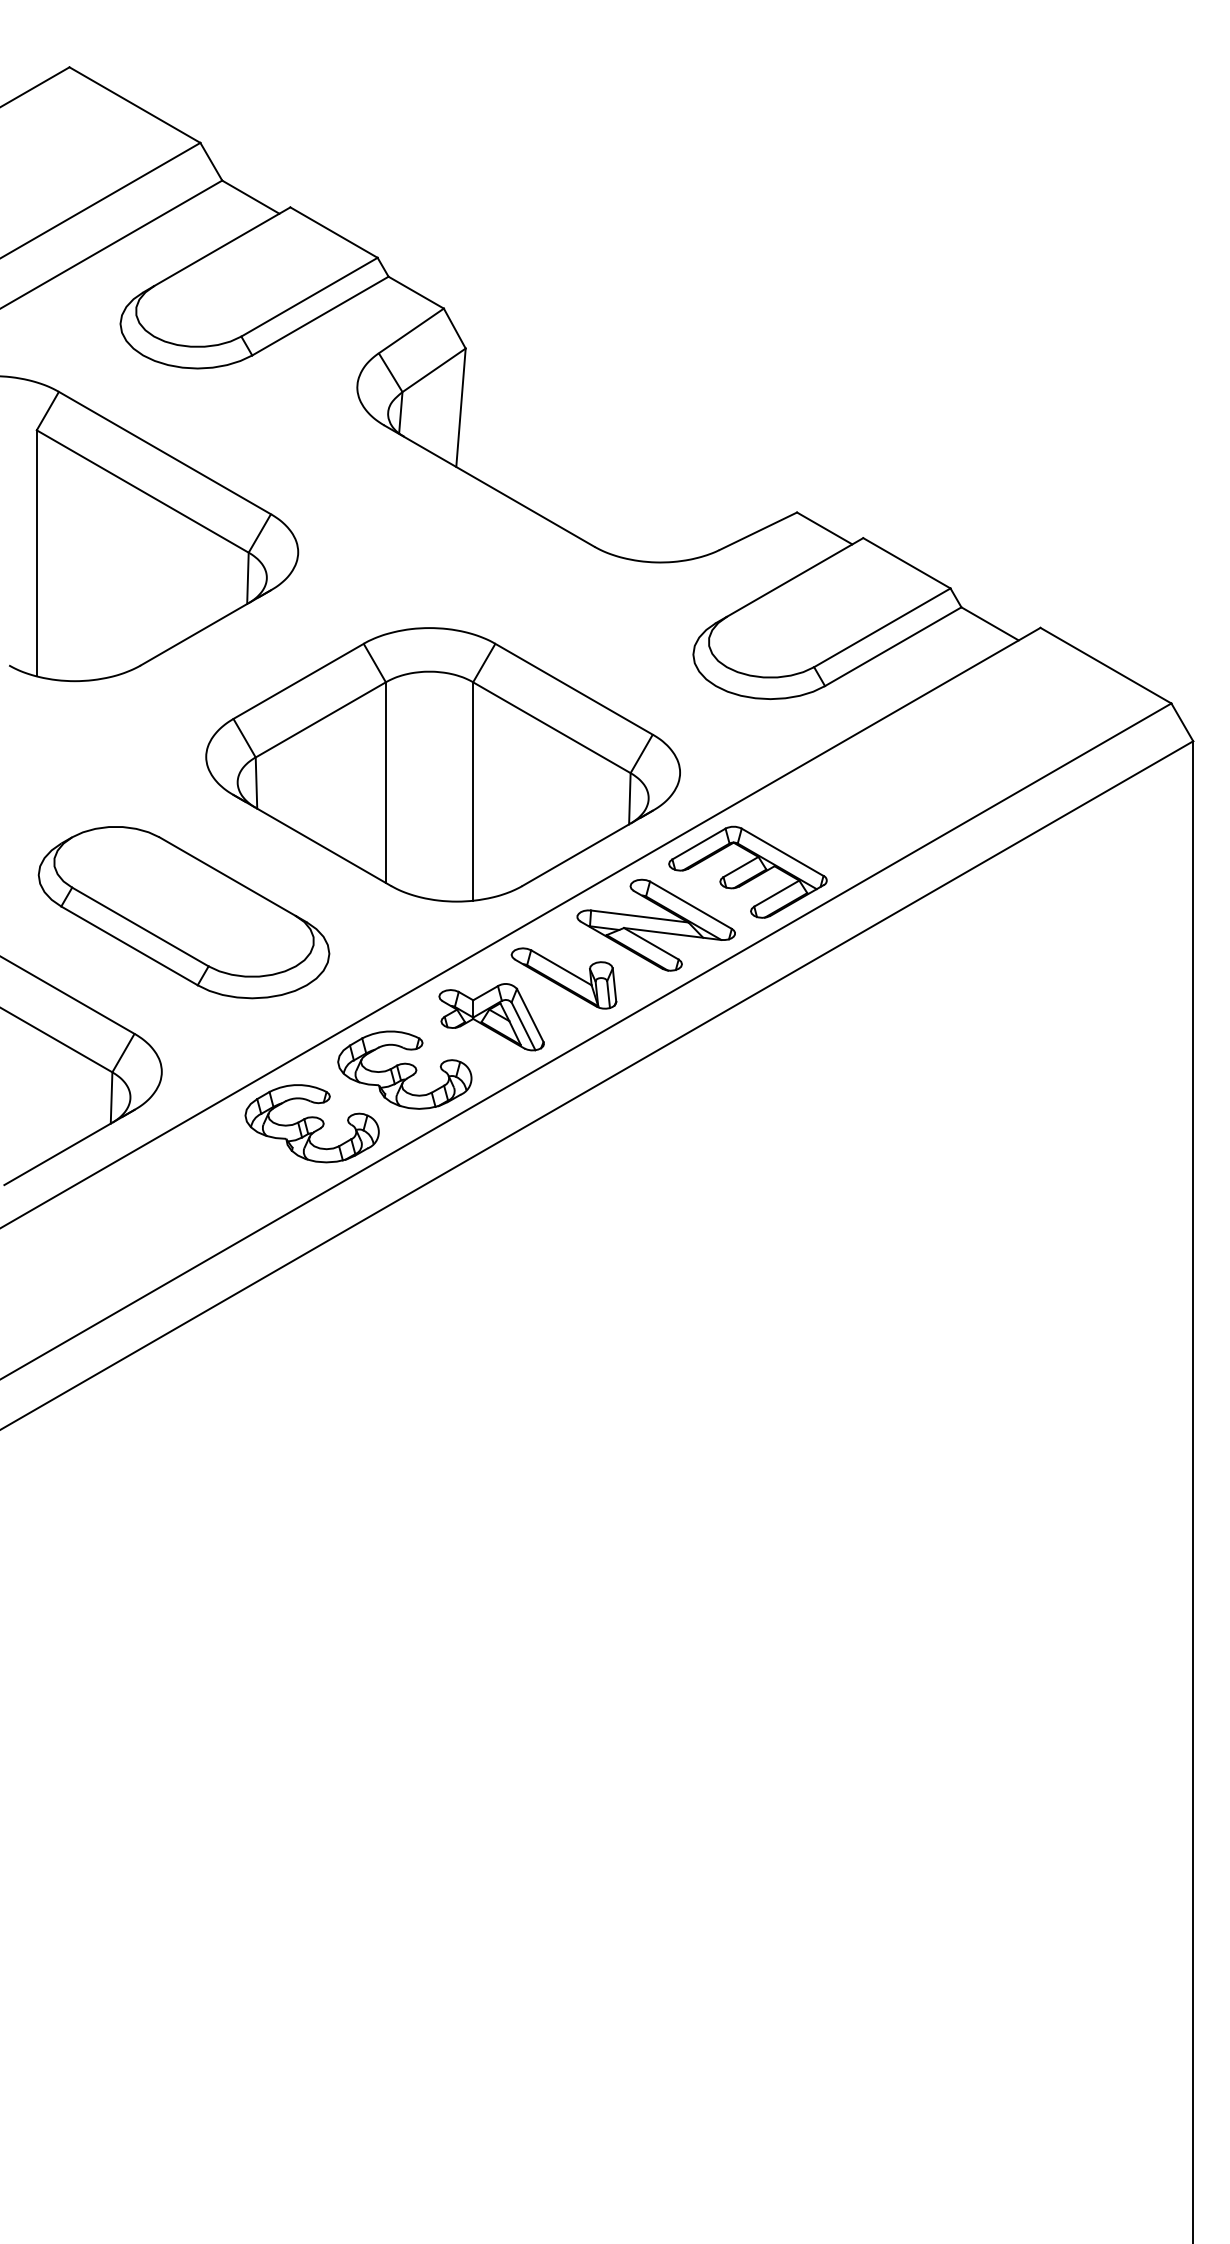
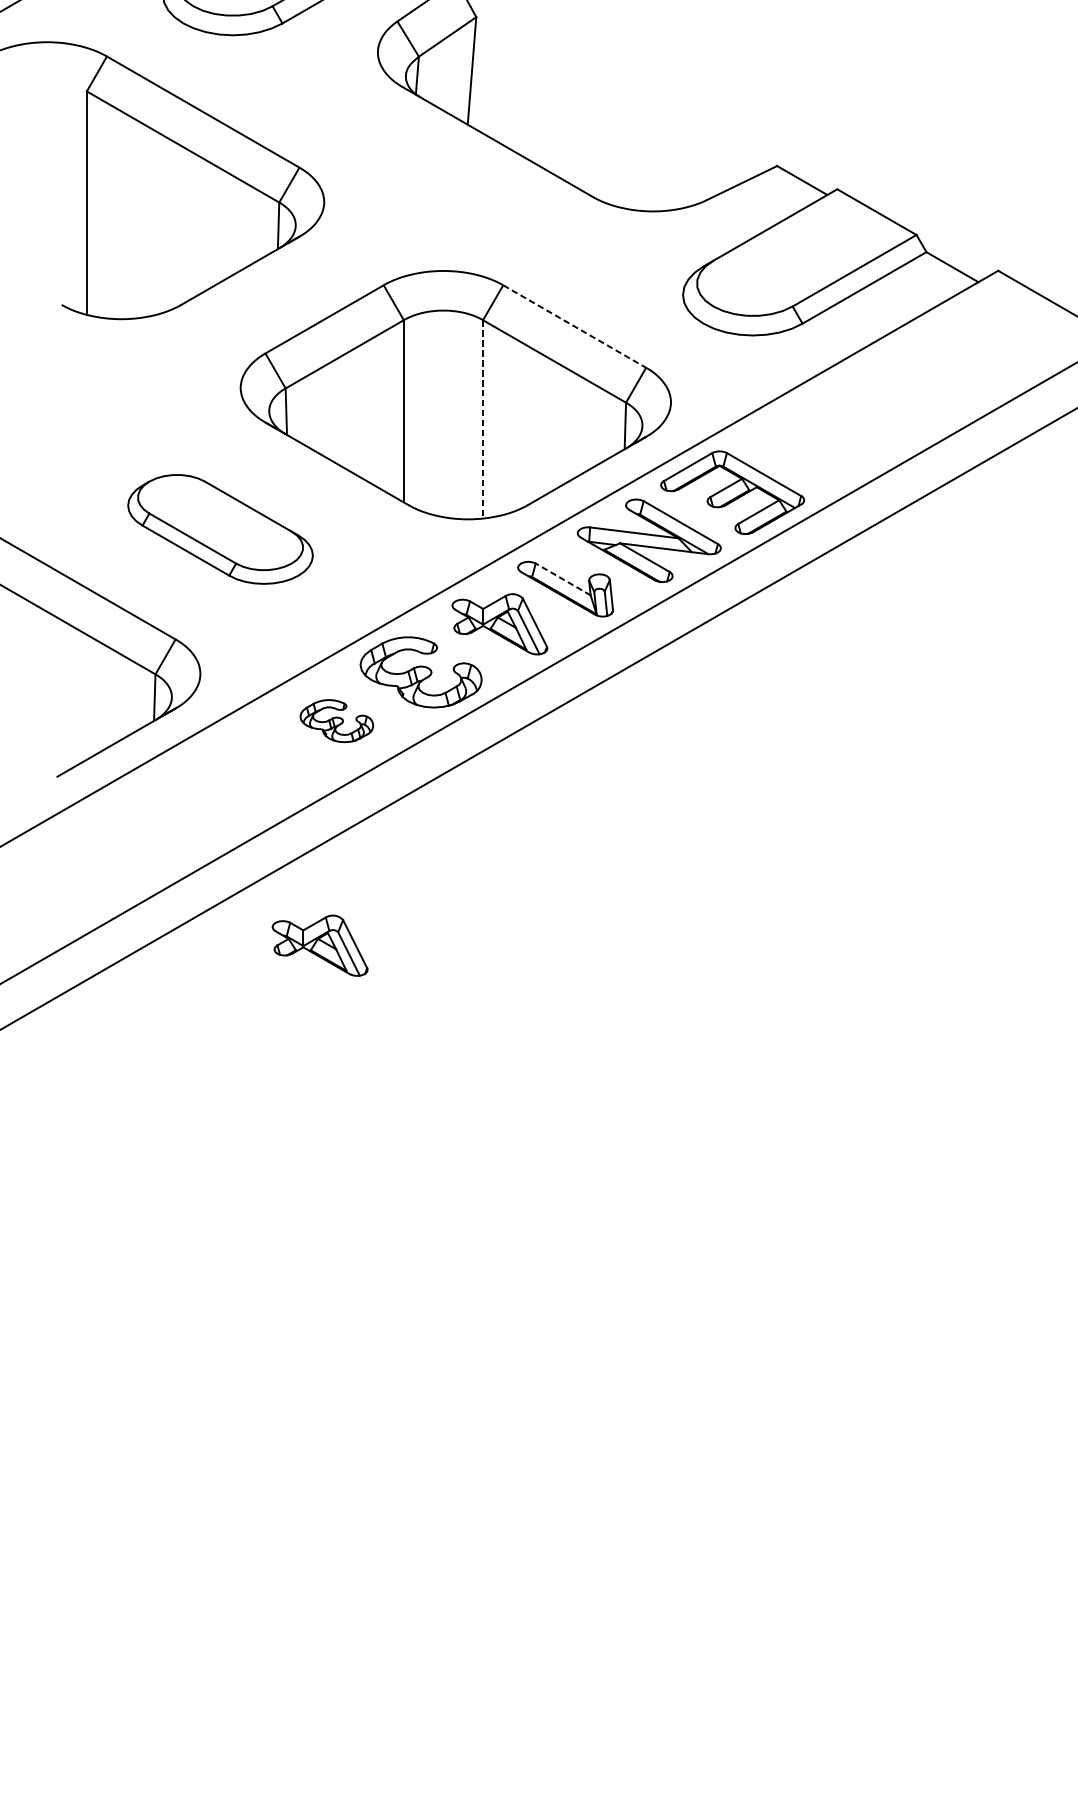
line: (574, 689) -> (575, 326), solid -> dashed
line: (473, 792) -> (483, 420), solid -> dashed
part: (183, 912) -> (220, 529), size x0.7
line: (561, 967) -> (563, 579), solid -> dashed
part: (311, 1123) -> (336, 720), size x0.6
part: (293, 1371) -> (319, 946), added

